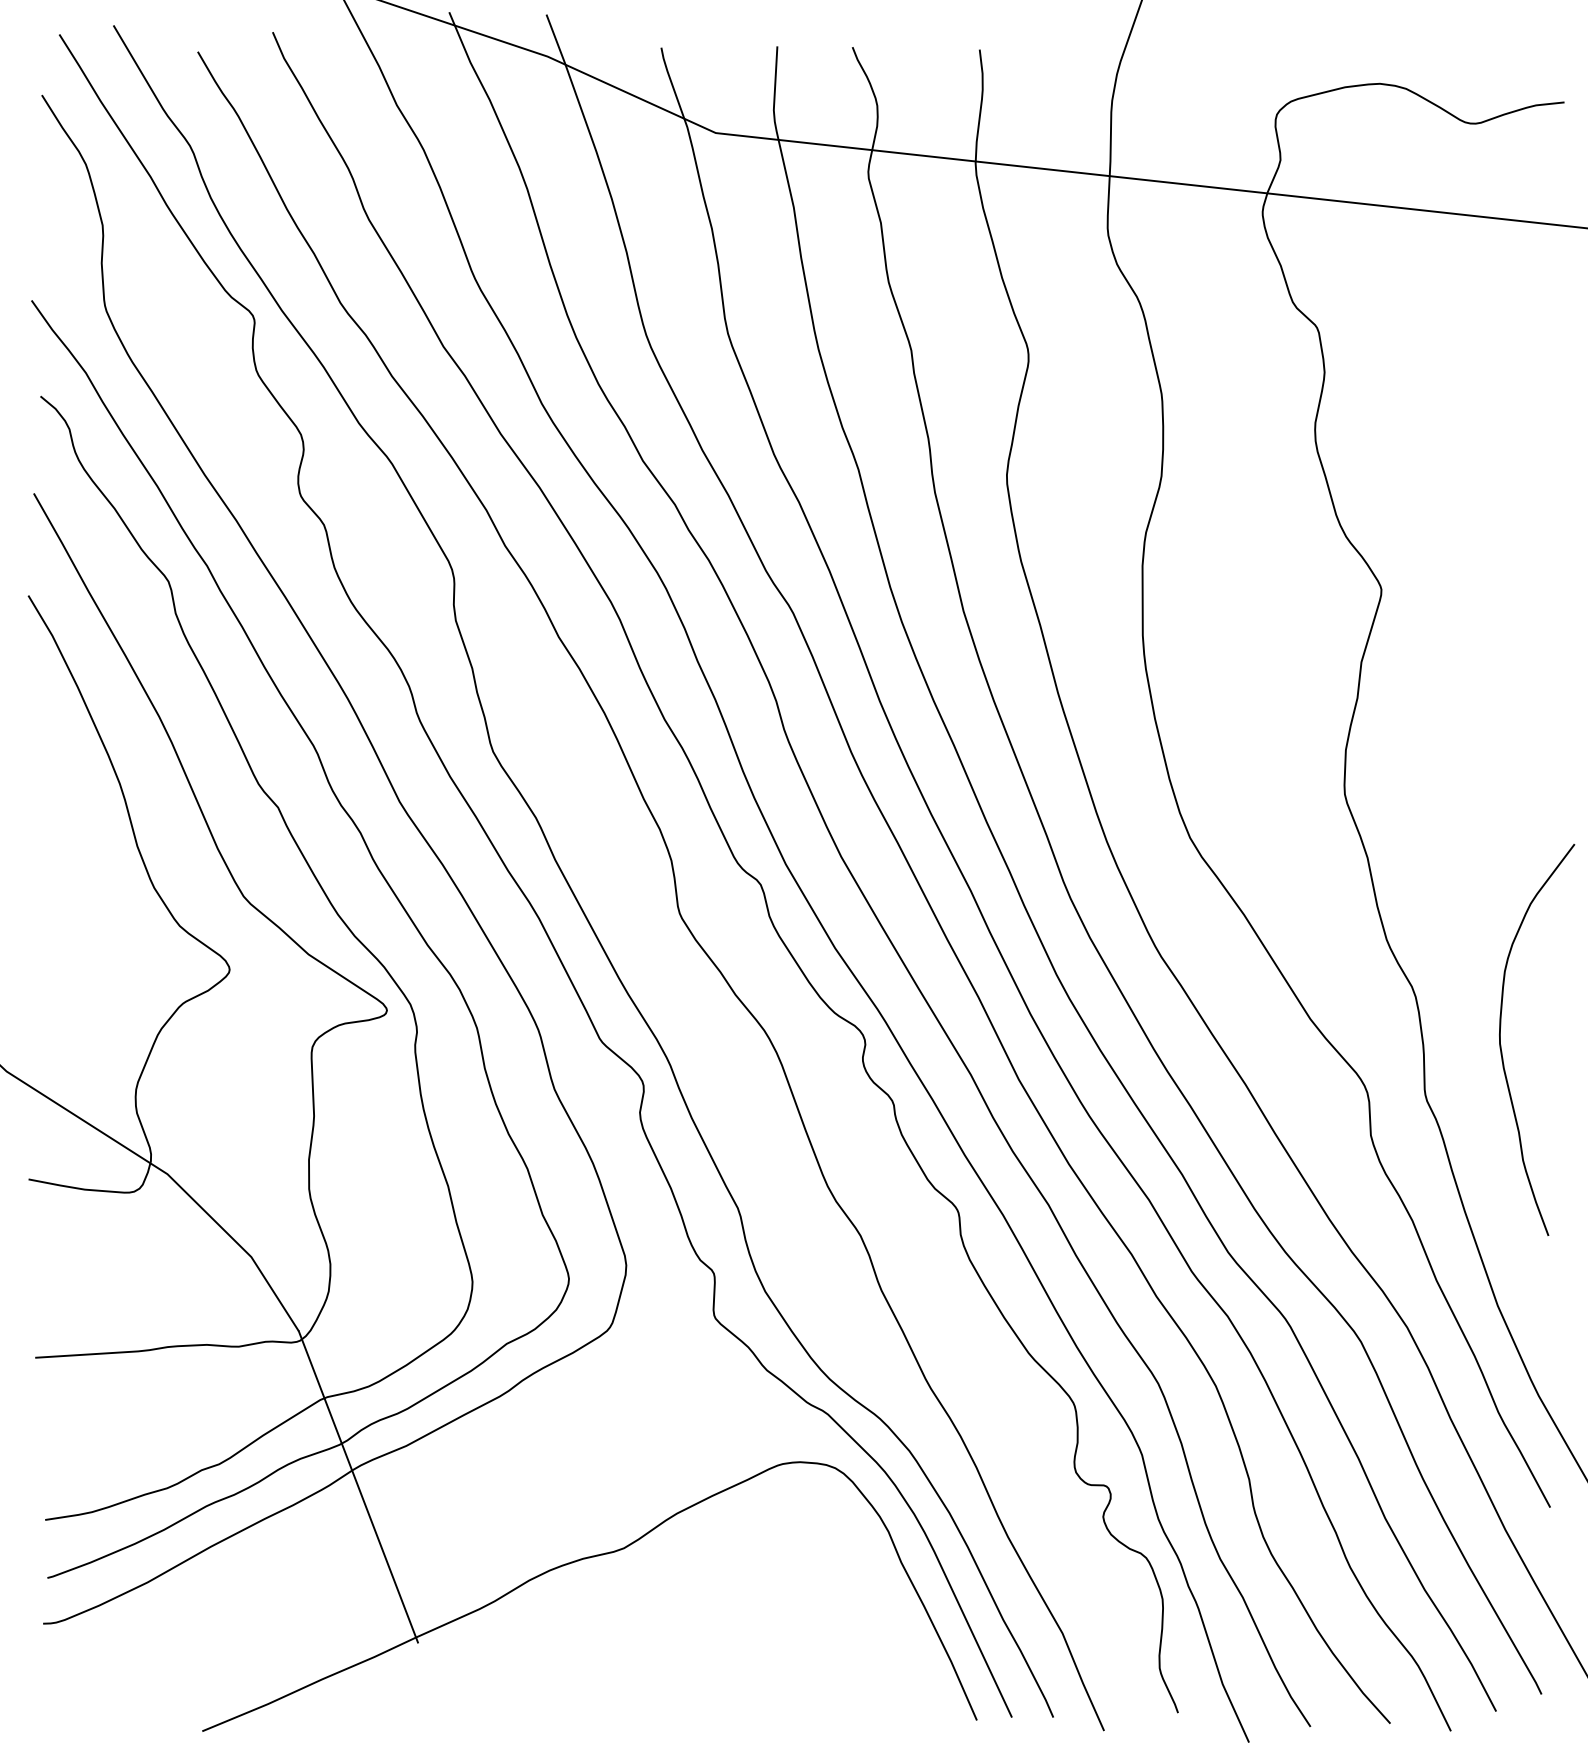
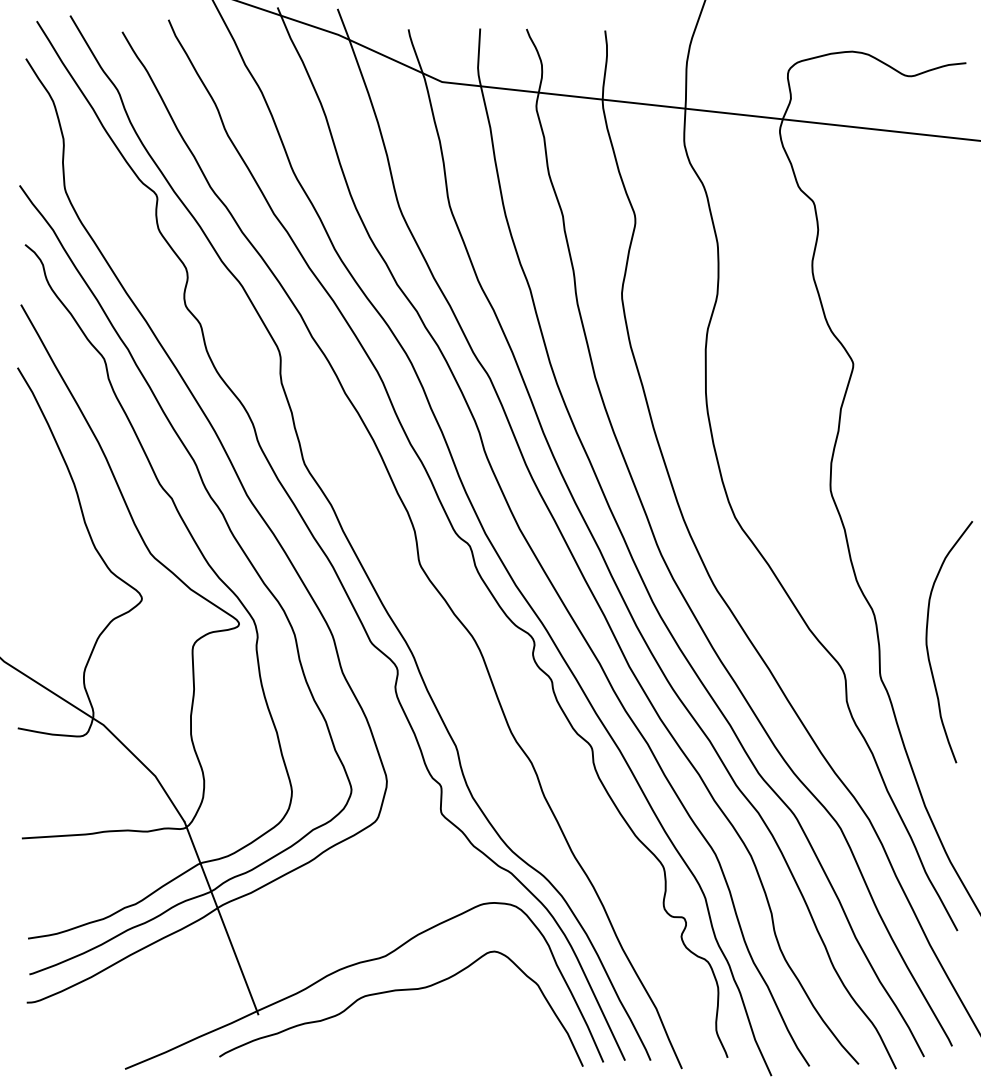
curve: (645, 1605) -> (398, 991), added

